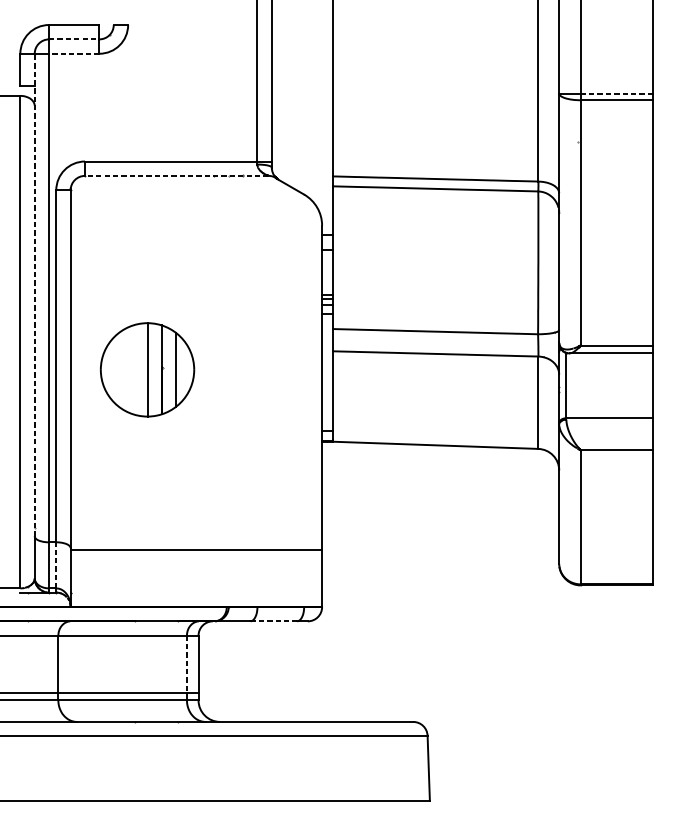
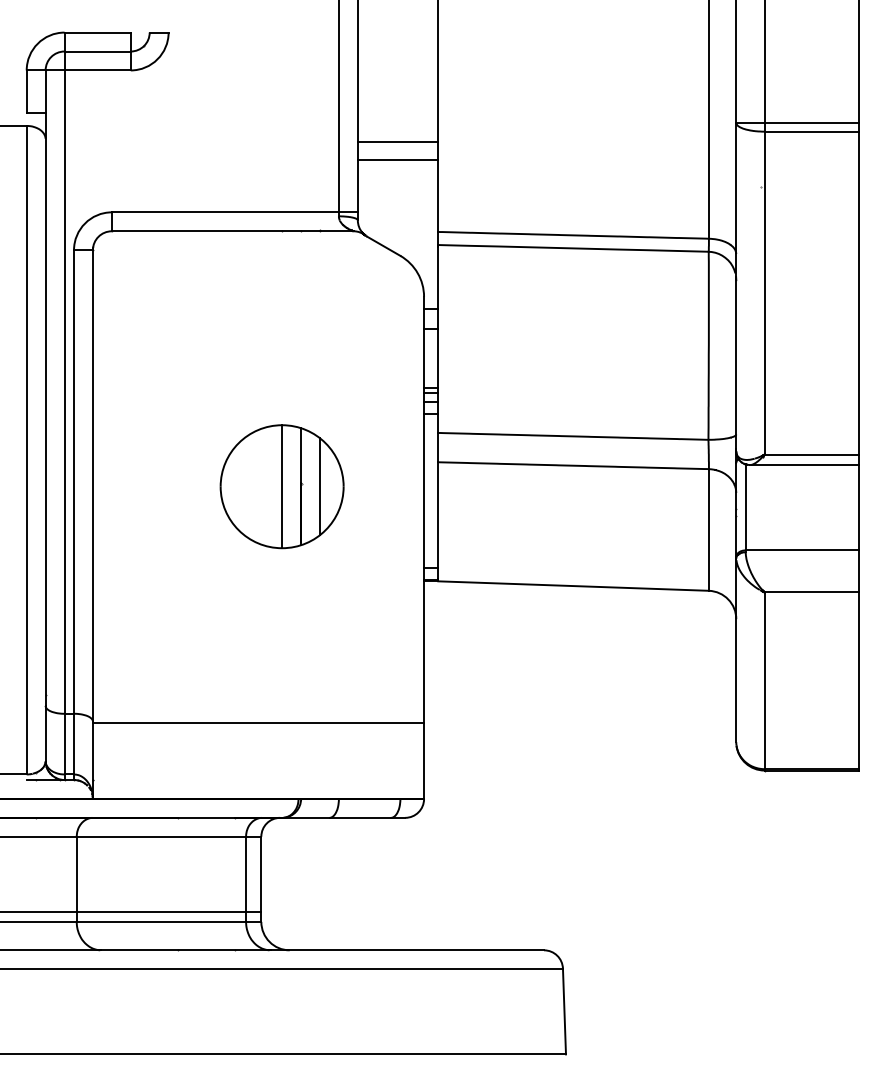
line: (74, 39) -> (98, 51), dashed -> solid
line: (74, 53) -> (97, 70), dashed -> solid
line: (617, 93) -> (812, 122), dashed -> solid
line: (301, 107) -> (397, 141), added
line: (301, 122) -> (397, 160), added
line: (176, 176) -> (232, 231), dashed -> solid
line: (34, 295) -> (45, 388), dashed -> solid
part: (147, 369) -> (281, 486), moved
line: (56, 564) -> (74, 743), dashed -> solid
line: (273, 621) -> (360, 817), dashed -> solid
line: (187, 664) -> (246, 874), dashed -> solid

